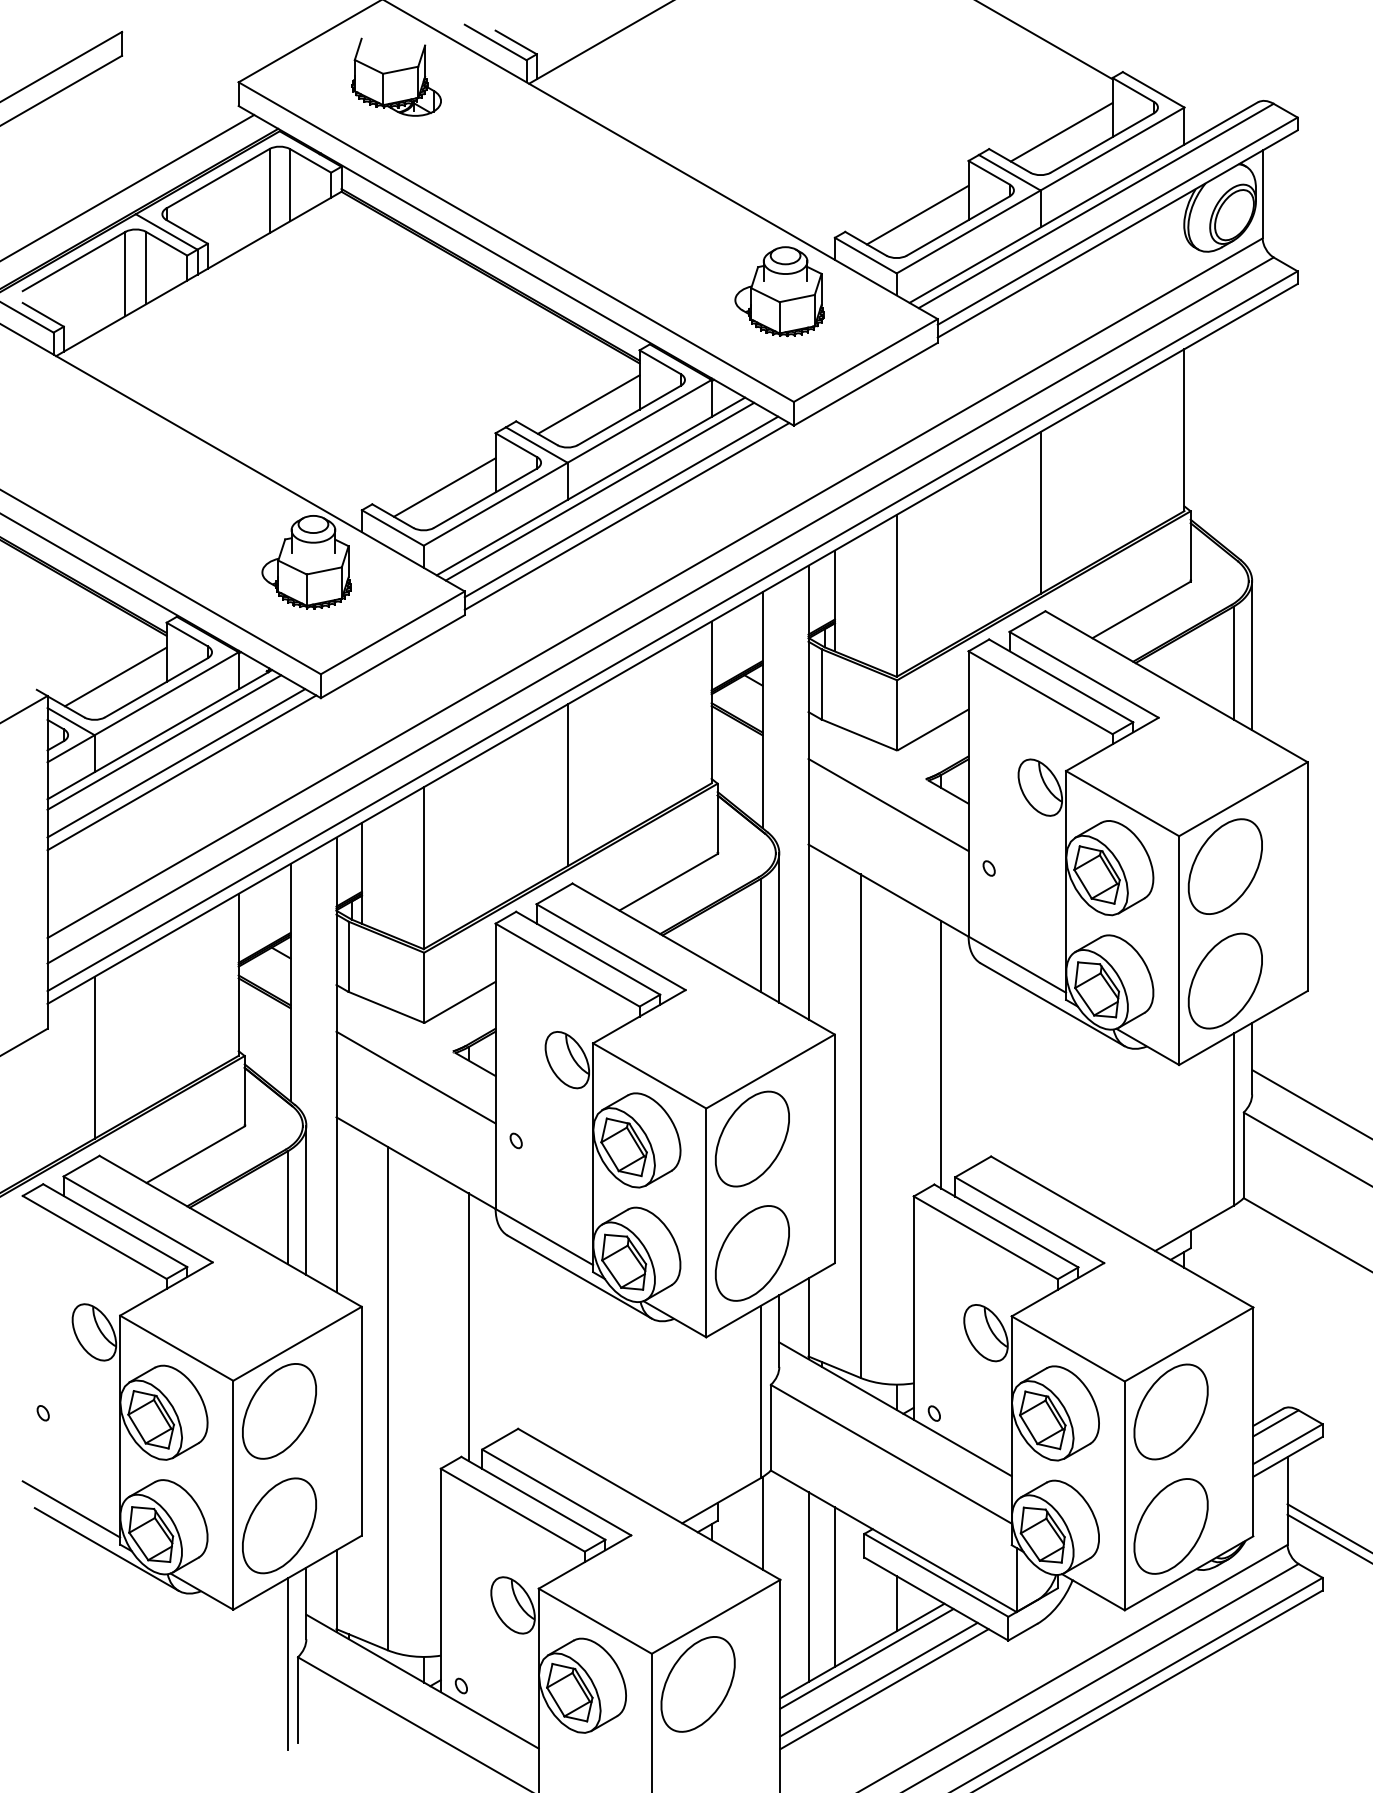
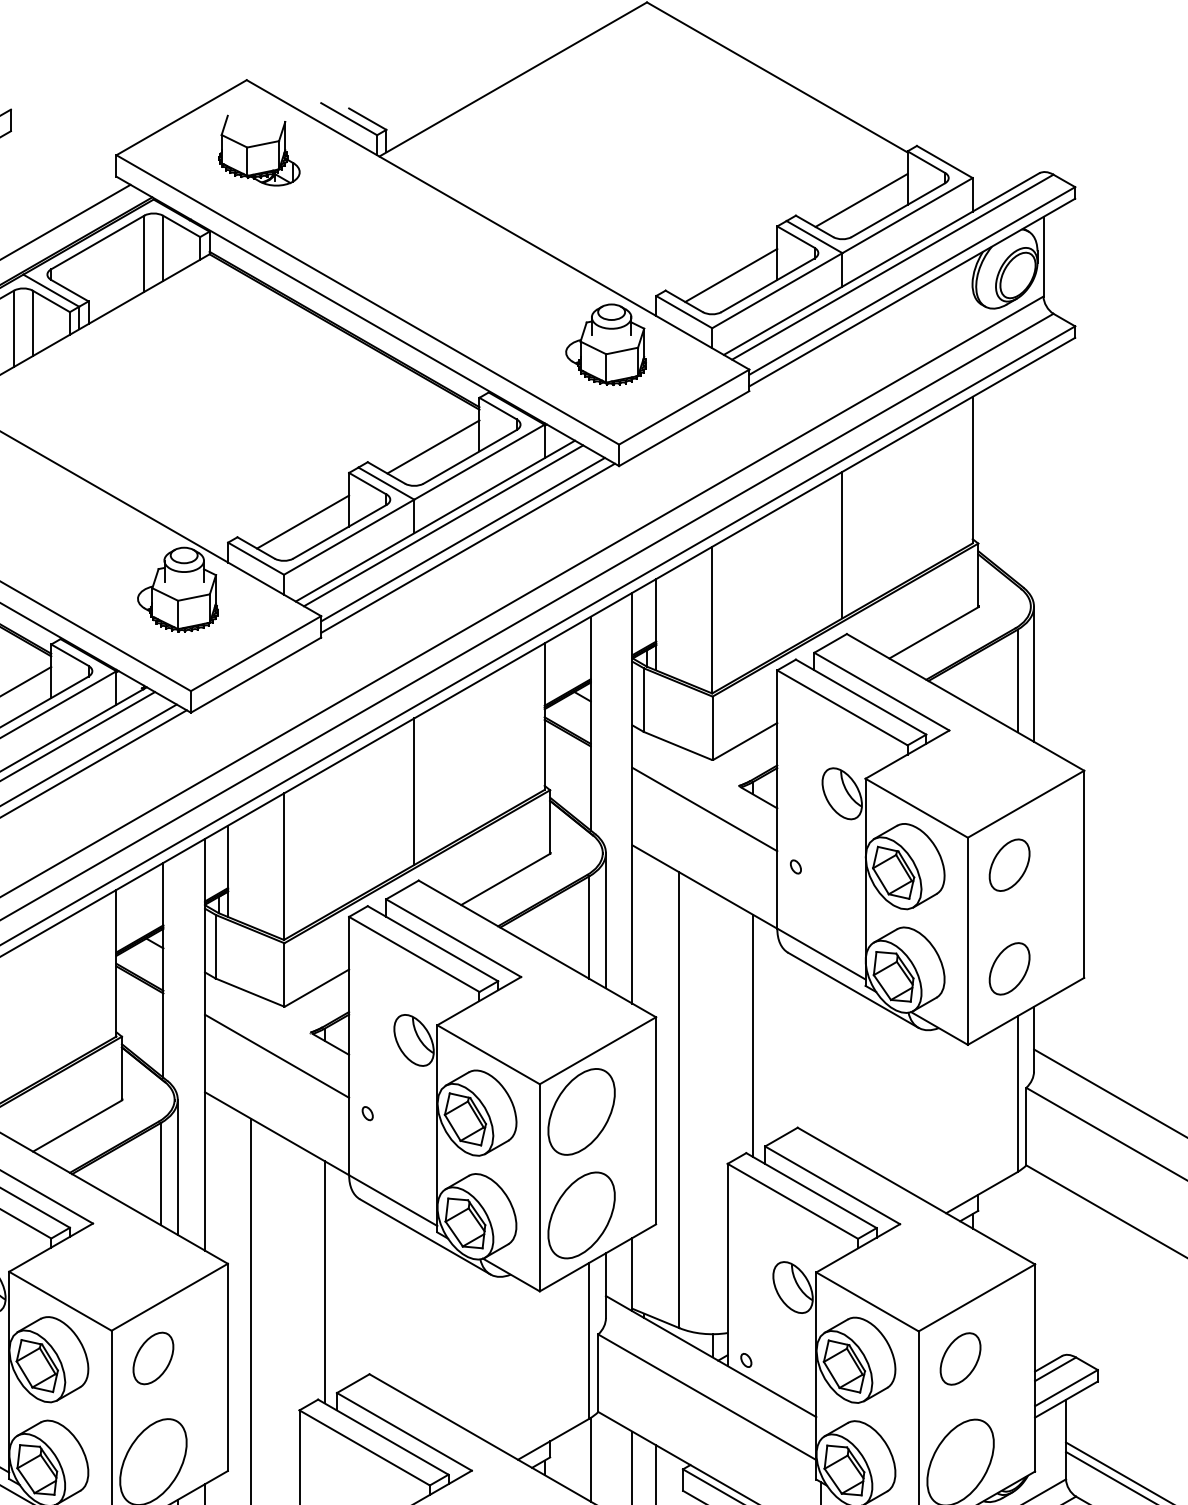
part: (1224, 866) -> (1008, 865), size x0.6
part: (1224, 980) -> (1008, 968), size x0.6
part: (279, 1411) -> (153, 1358), size x0.6
part: (1170, 1411) -> (960, 1358), size x0.6

